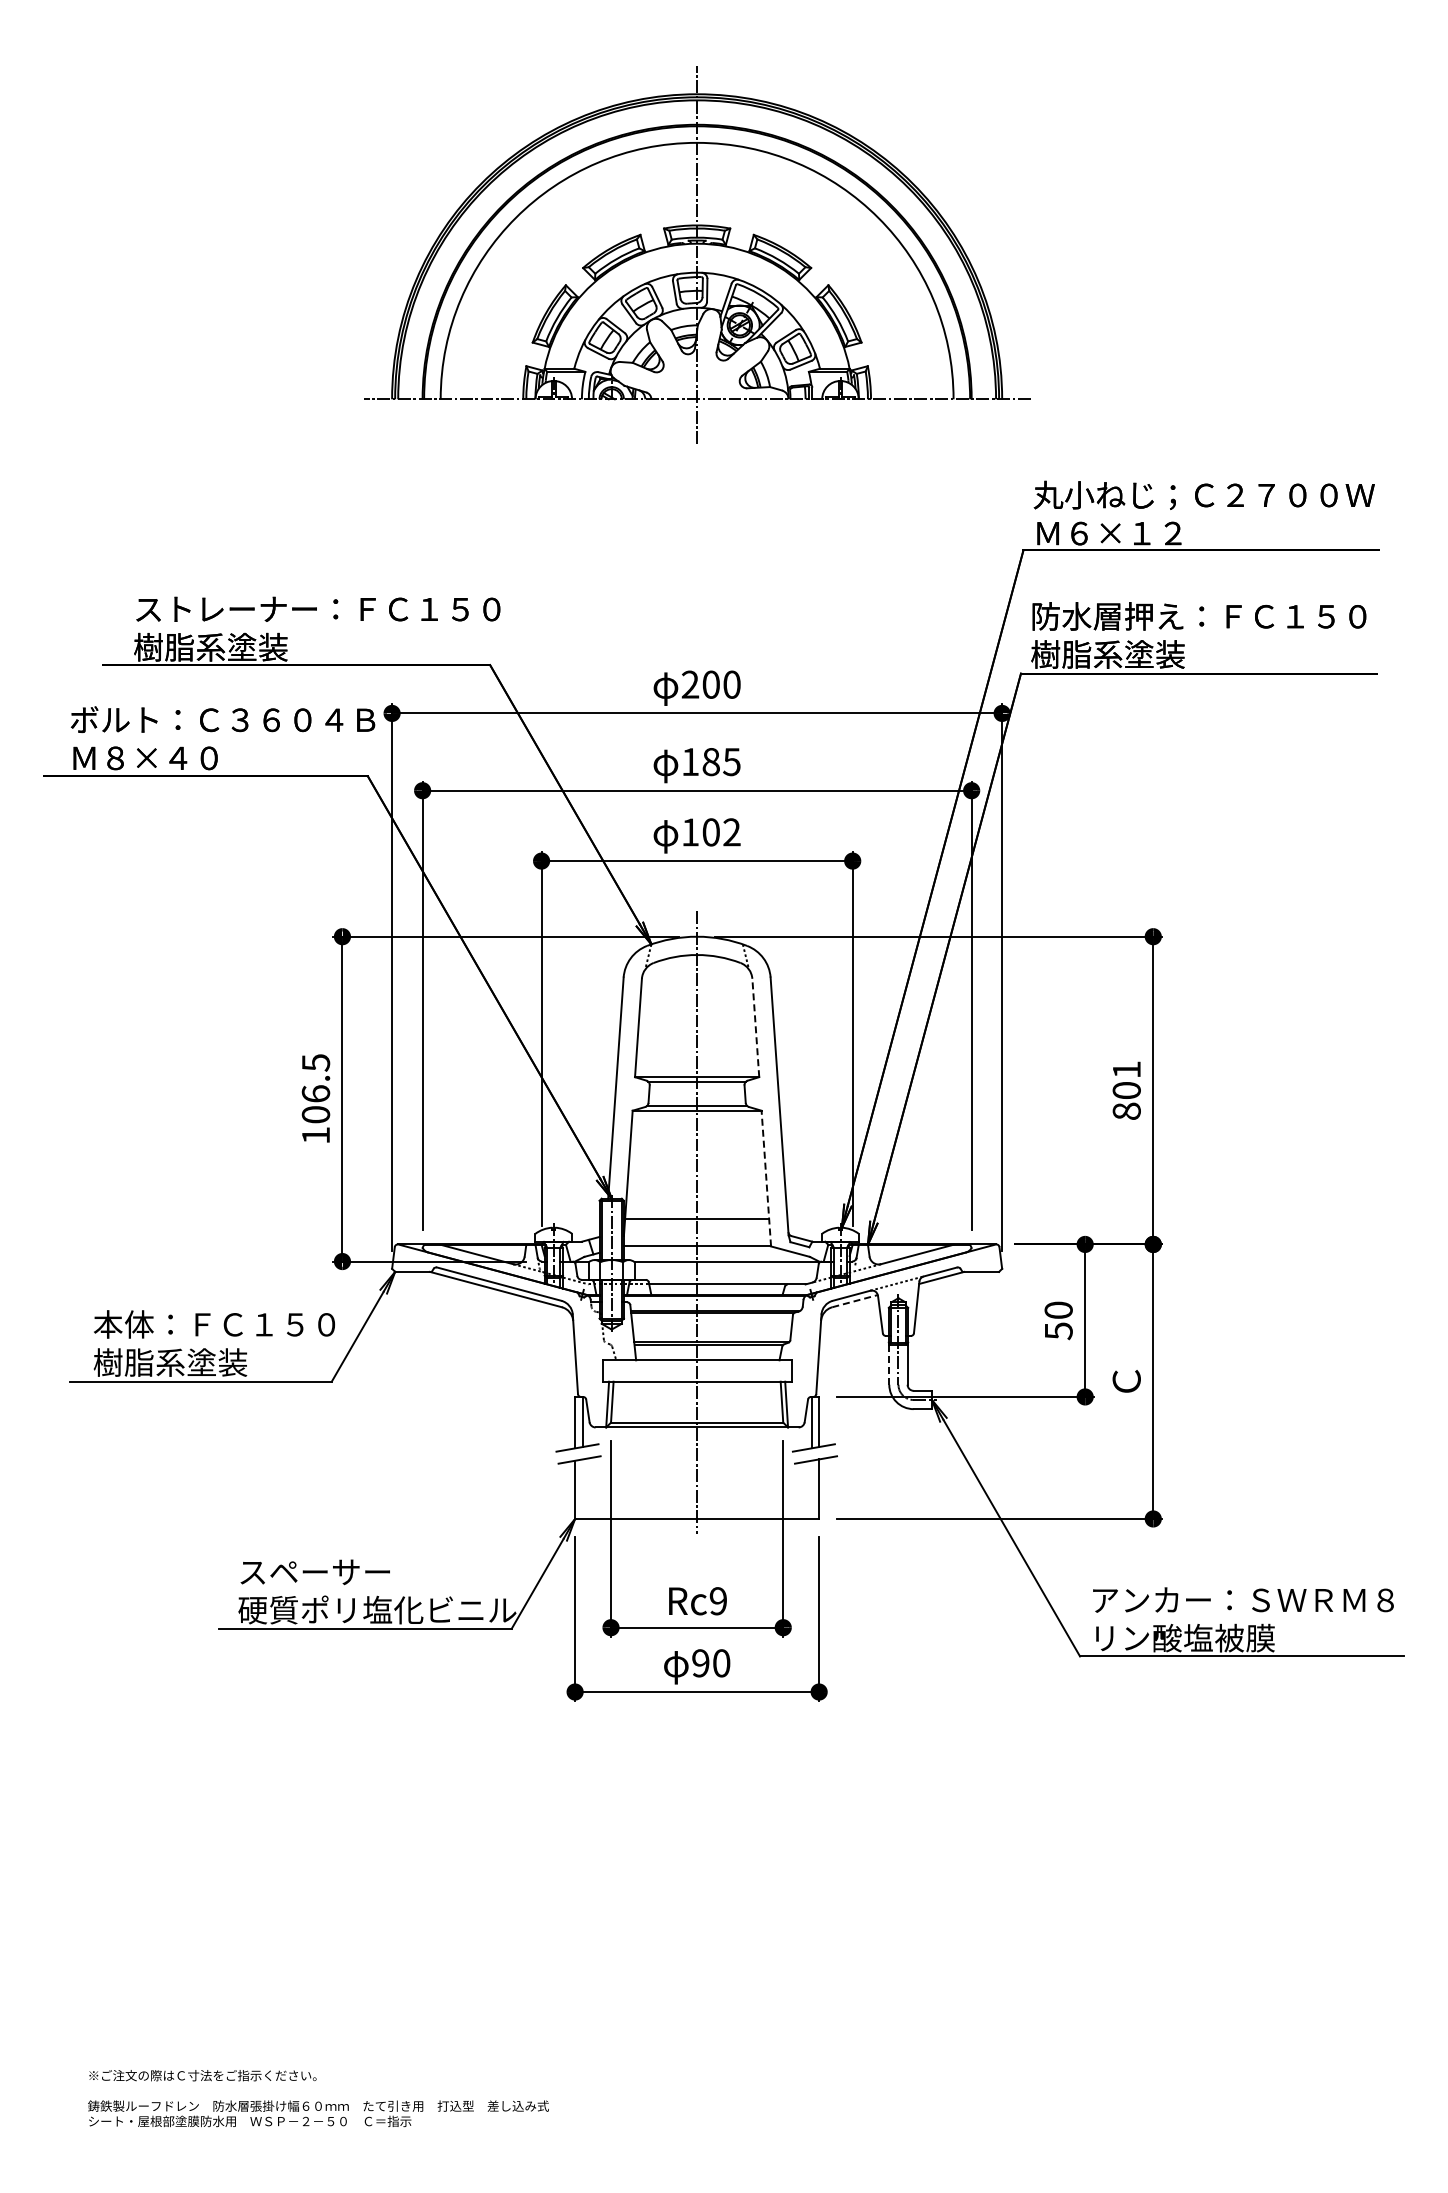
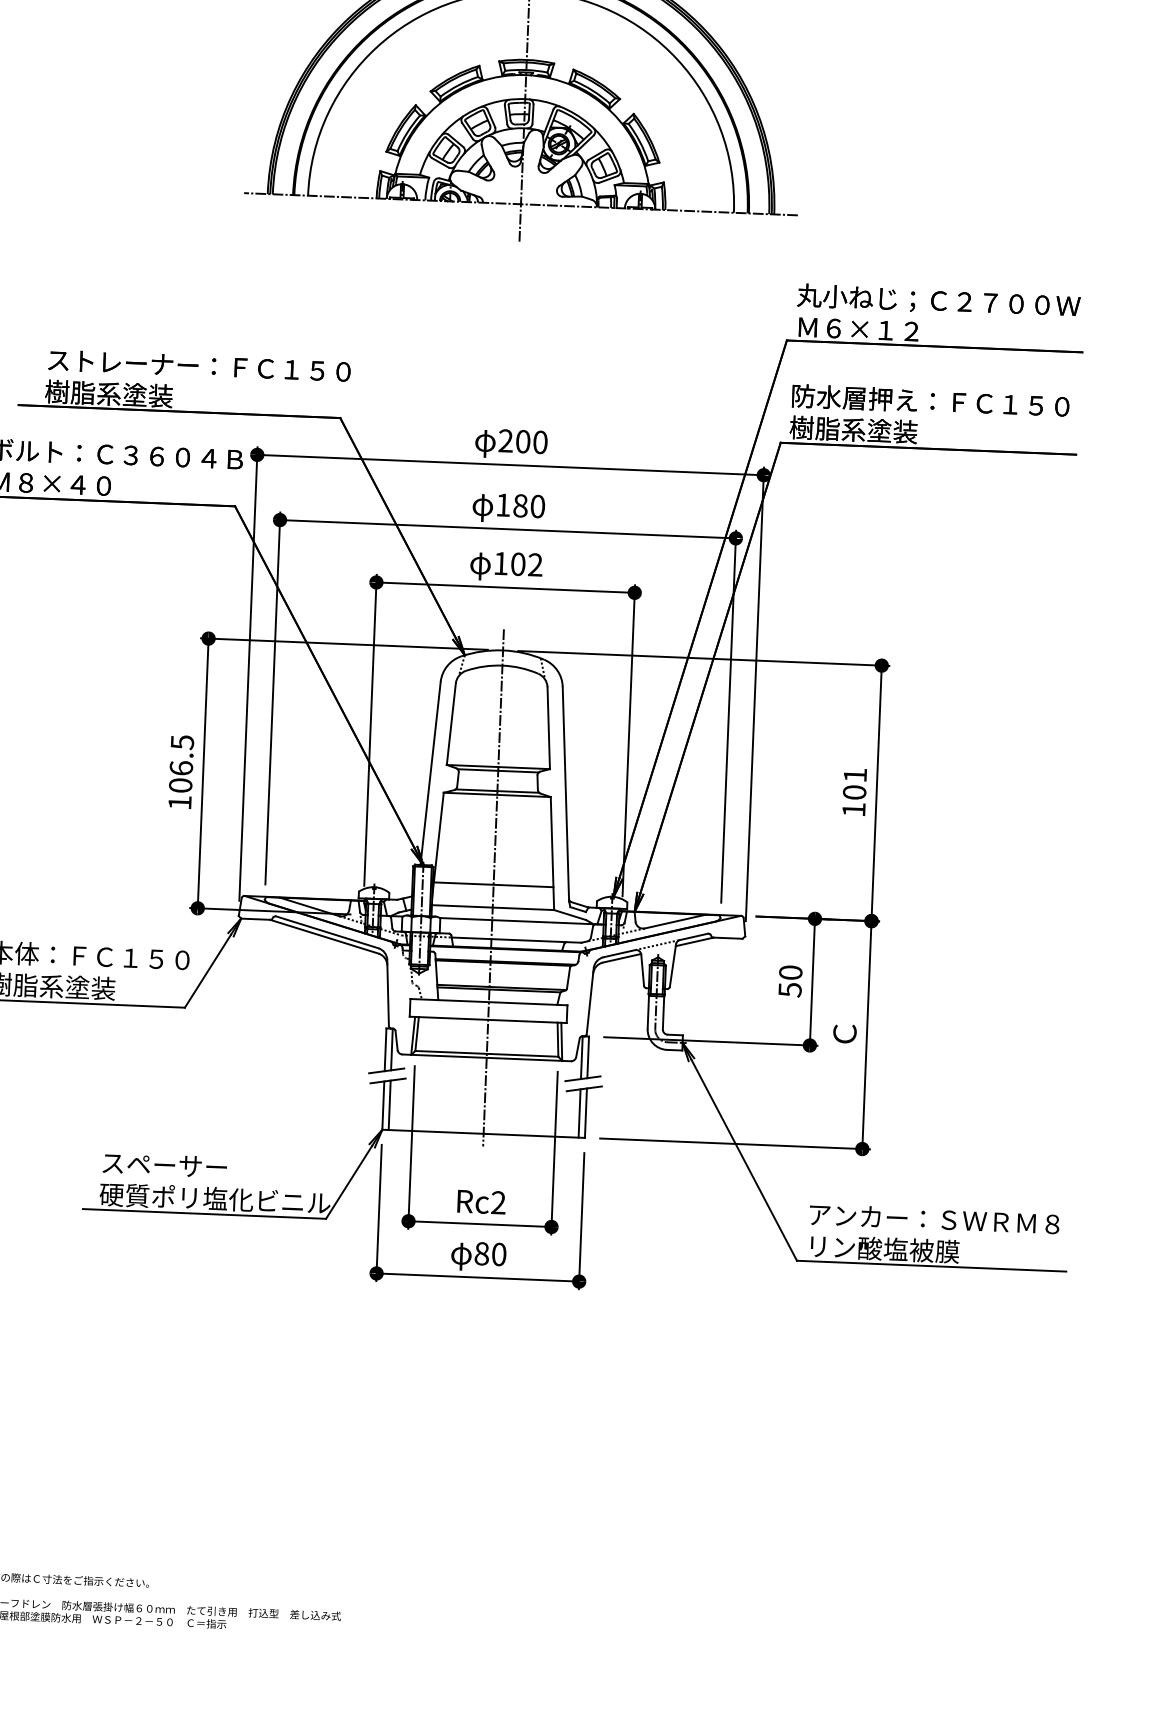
text: (731, 761) -> (537, 506), 185 -> 180
line: (755, 1027) -> (548, 727), dashed -> solid
text: (1126, 1110) -> (853, 809), 801 -> 101
line: (766, 1178) -> (552, 853), dashed -> solid
line: (855, 1301) -> (622, 958), dashed -> solid
line: (889, 1364) -> (648, 1012), dashed -> solid
line: (582, 1488) -> (389, 1104), added
line: (811, 1489) -> (579, 1113), added
text: (718, 1601) -> (498, 1203), Rc9 -> Rc2
text: (700, 1663) -> (481, 1253), 90 -> 80

